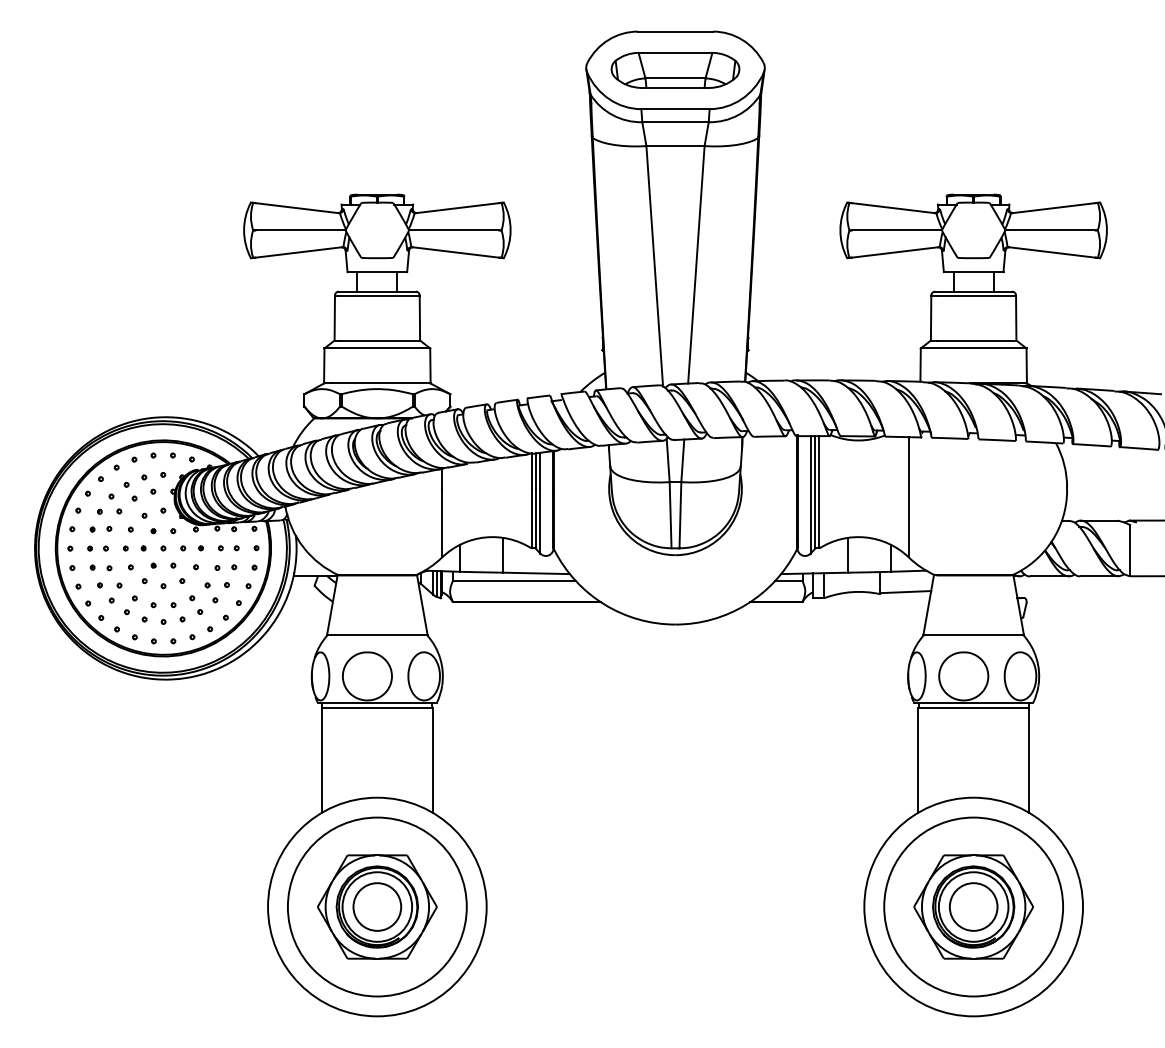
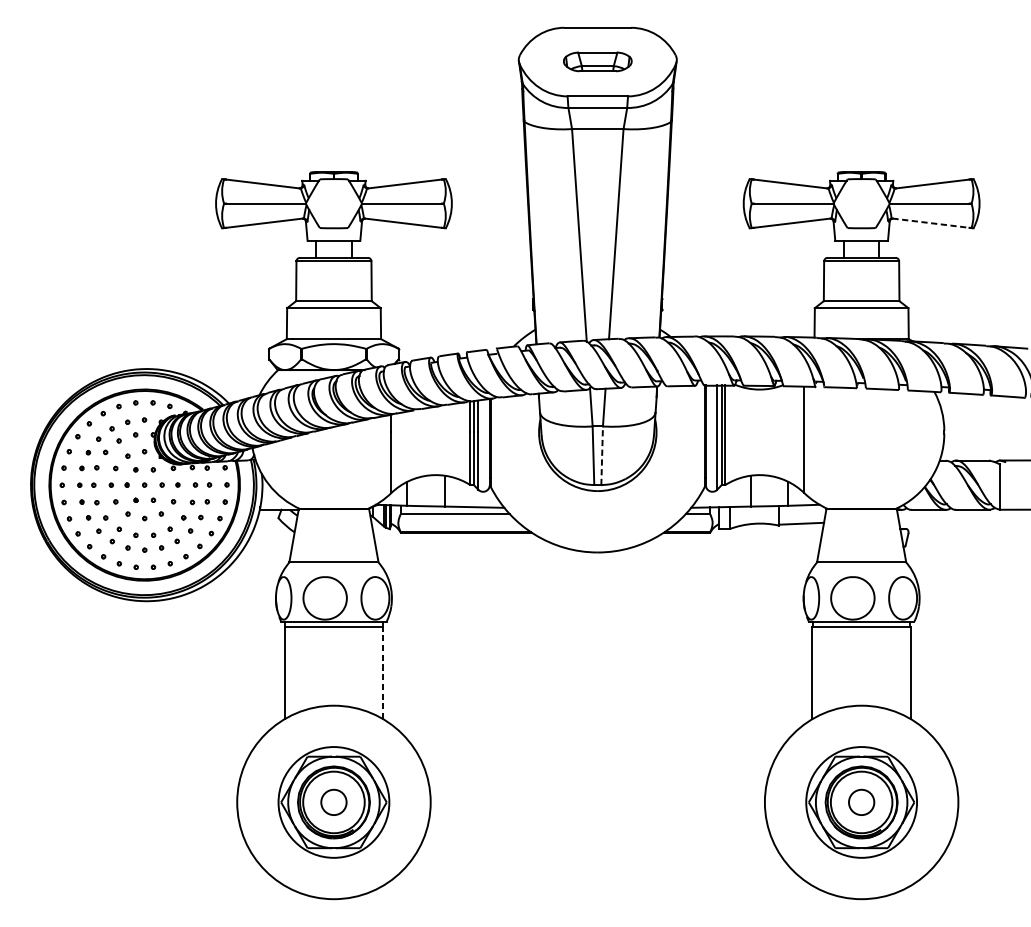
part: (675, 69) -> (597, 61), size x0.6
line: (1052, 252) -> (931, 223), solid -> dashed
line: (680, 514) -> (602, 455), solid -> dashed
line: (433, 760) -> (383, 672), solid -> dashed
circle: (376, 906) -> (333, 801), size x0.7
circle: (377, 906) -> (334, 801), size x0.6
circle: (973, 906) -> (861, 801), size x0.6
circle: (973, 906) -> (861, 801), size x0.7

